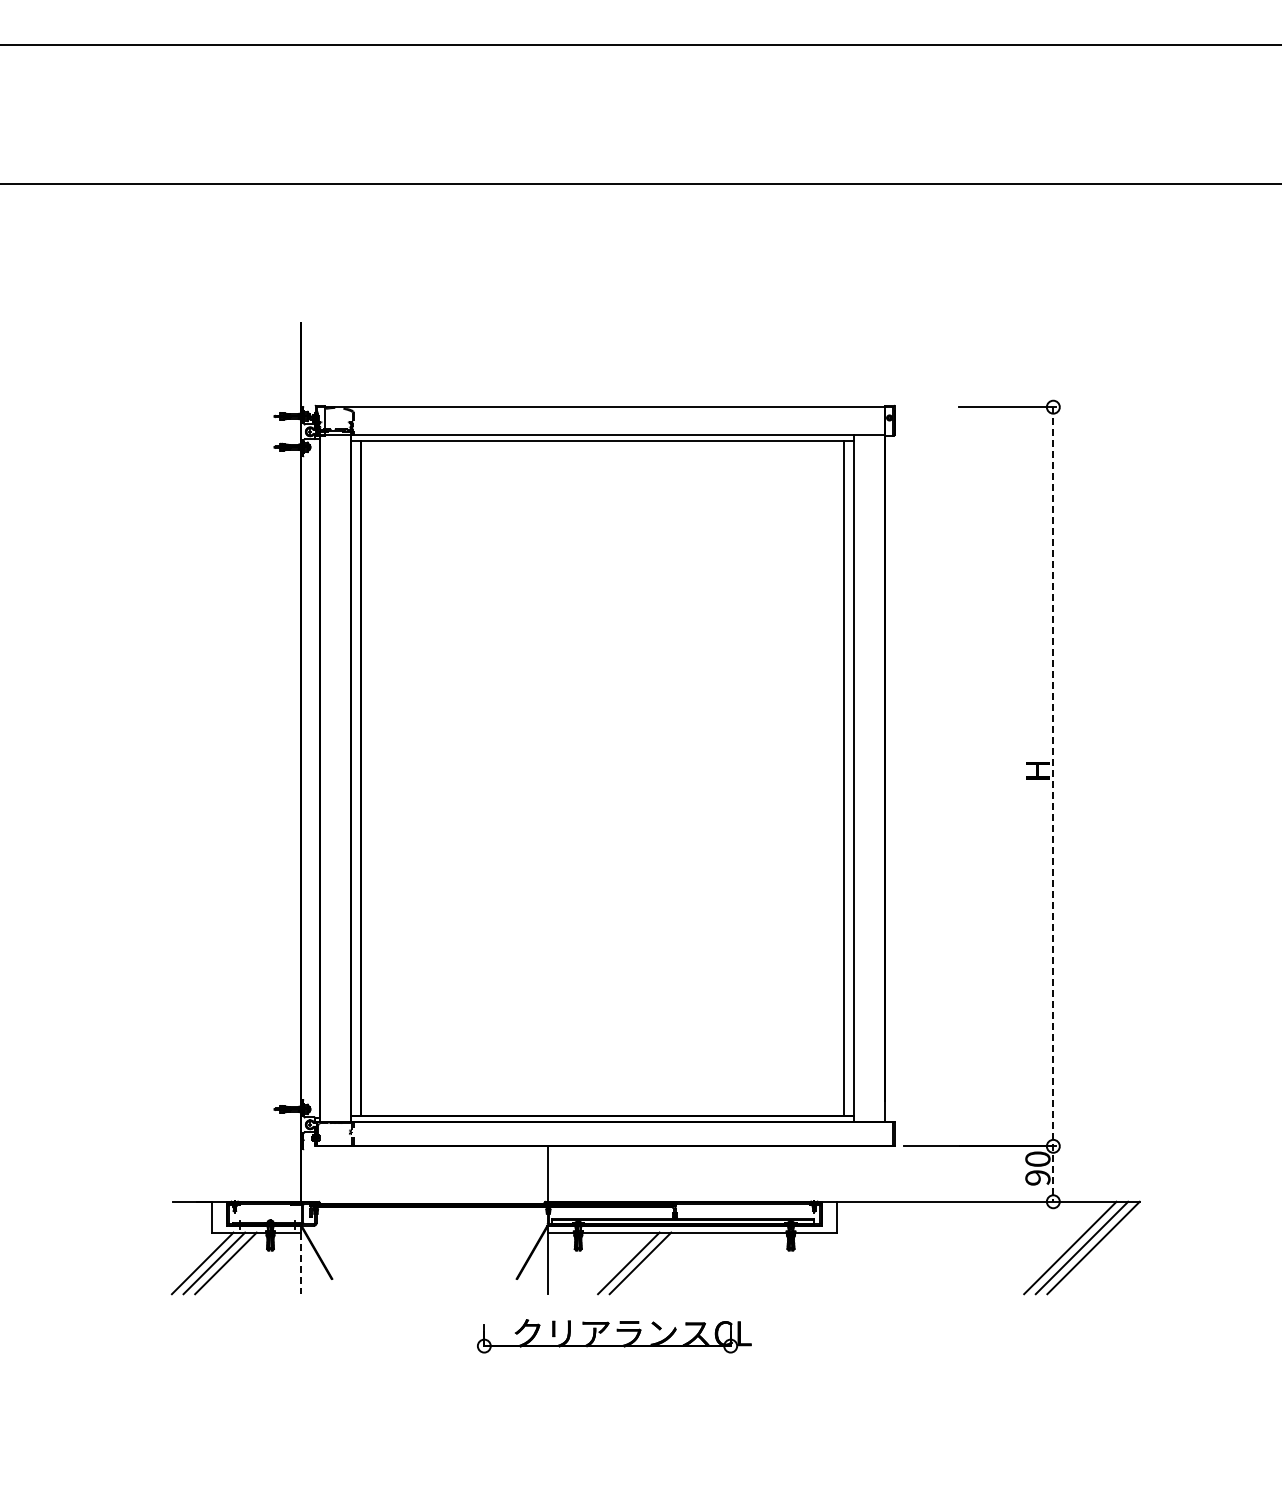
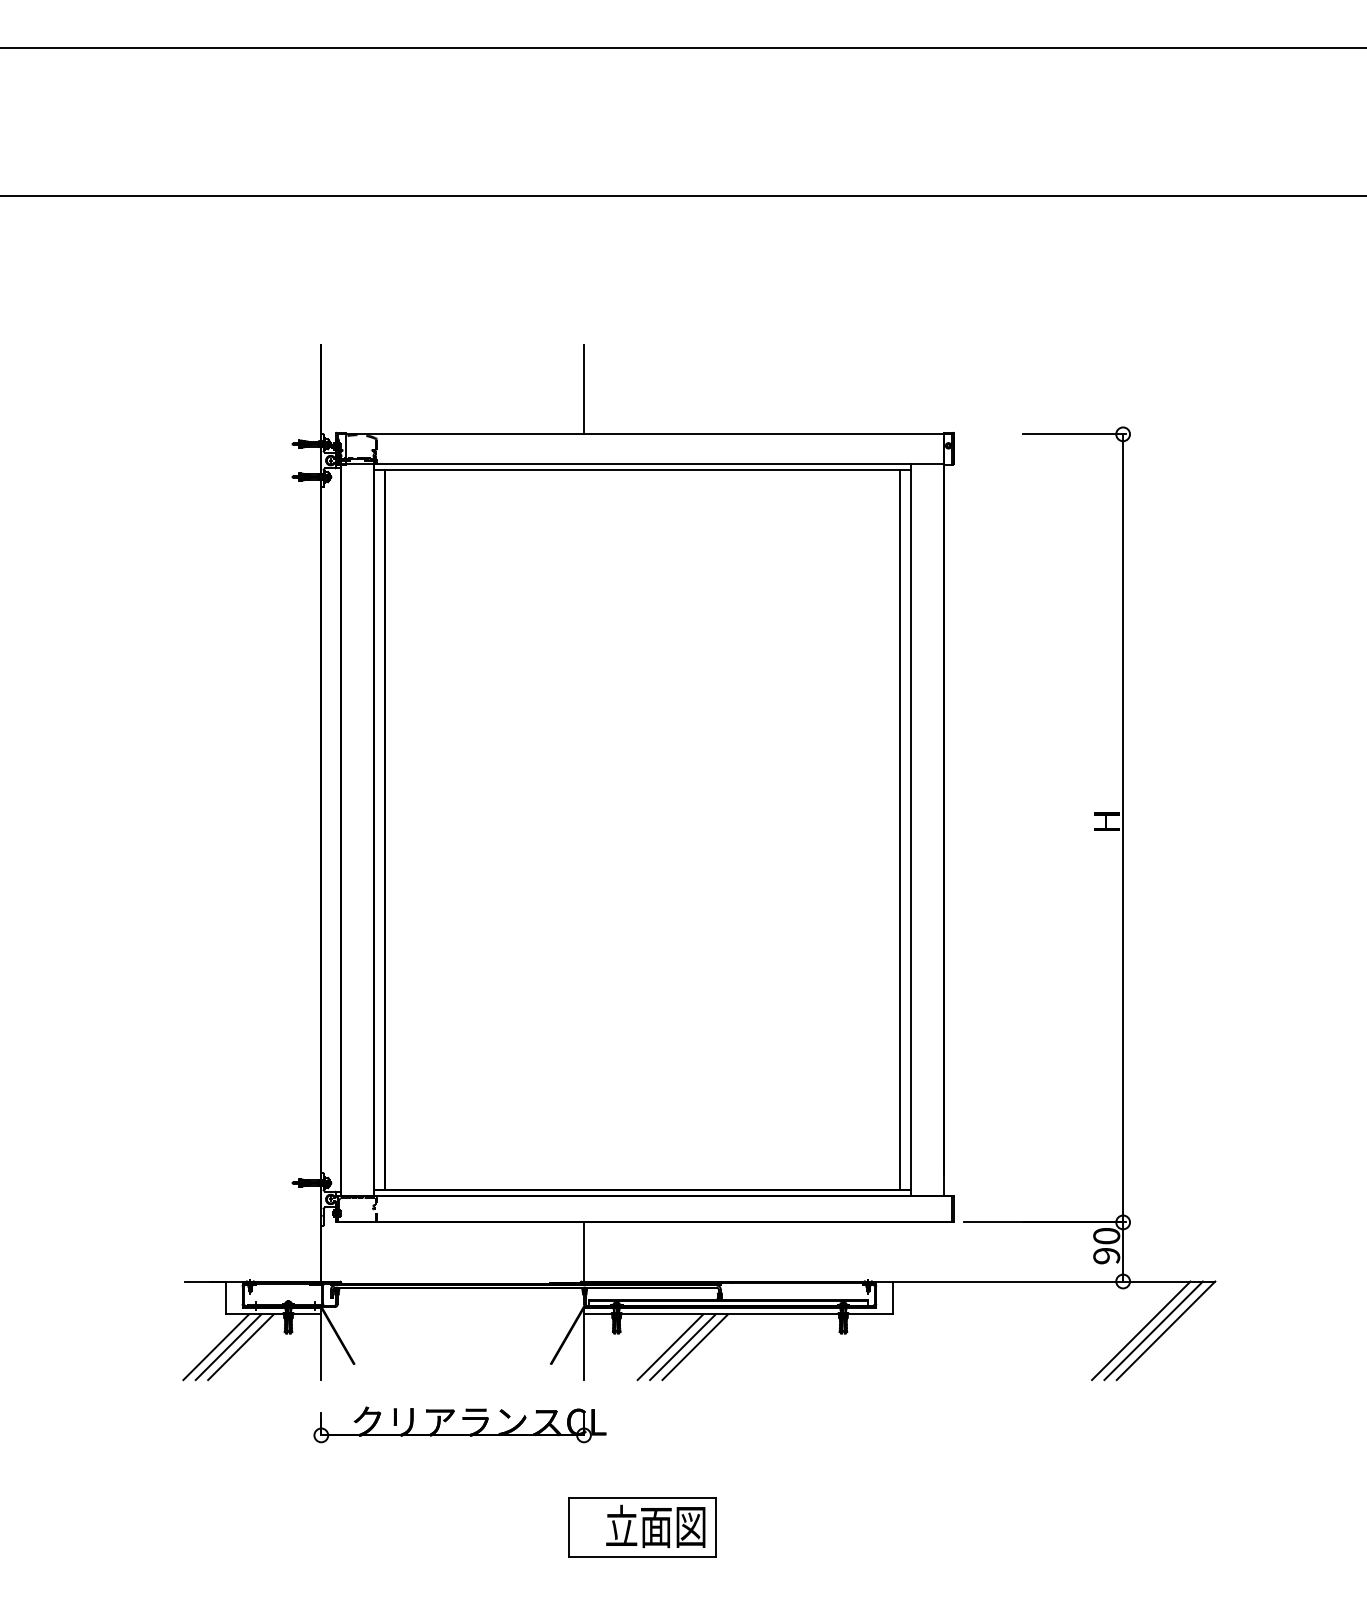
line: (547, 365) -> (583, 389), added
line: (1053, 804) -> (1123, 857), dashed -> solid
line: (301, 1263) -> (321, 1347), dashed -> solid
line: (651, 1263) -> (694, 1347), added
part: (614, 1336) -> (460, 1425), moved
part: (602, 1431) -> (642, 1526), added

